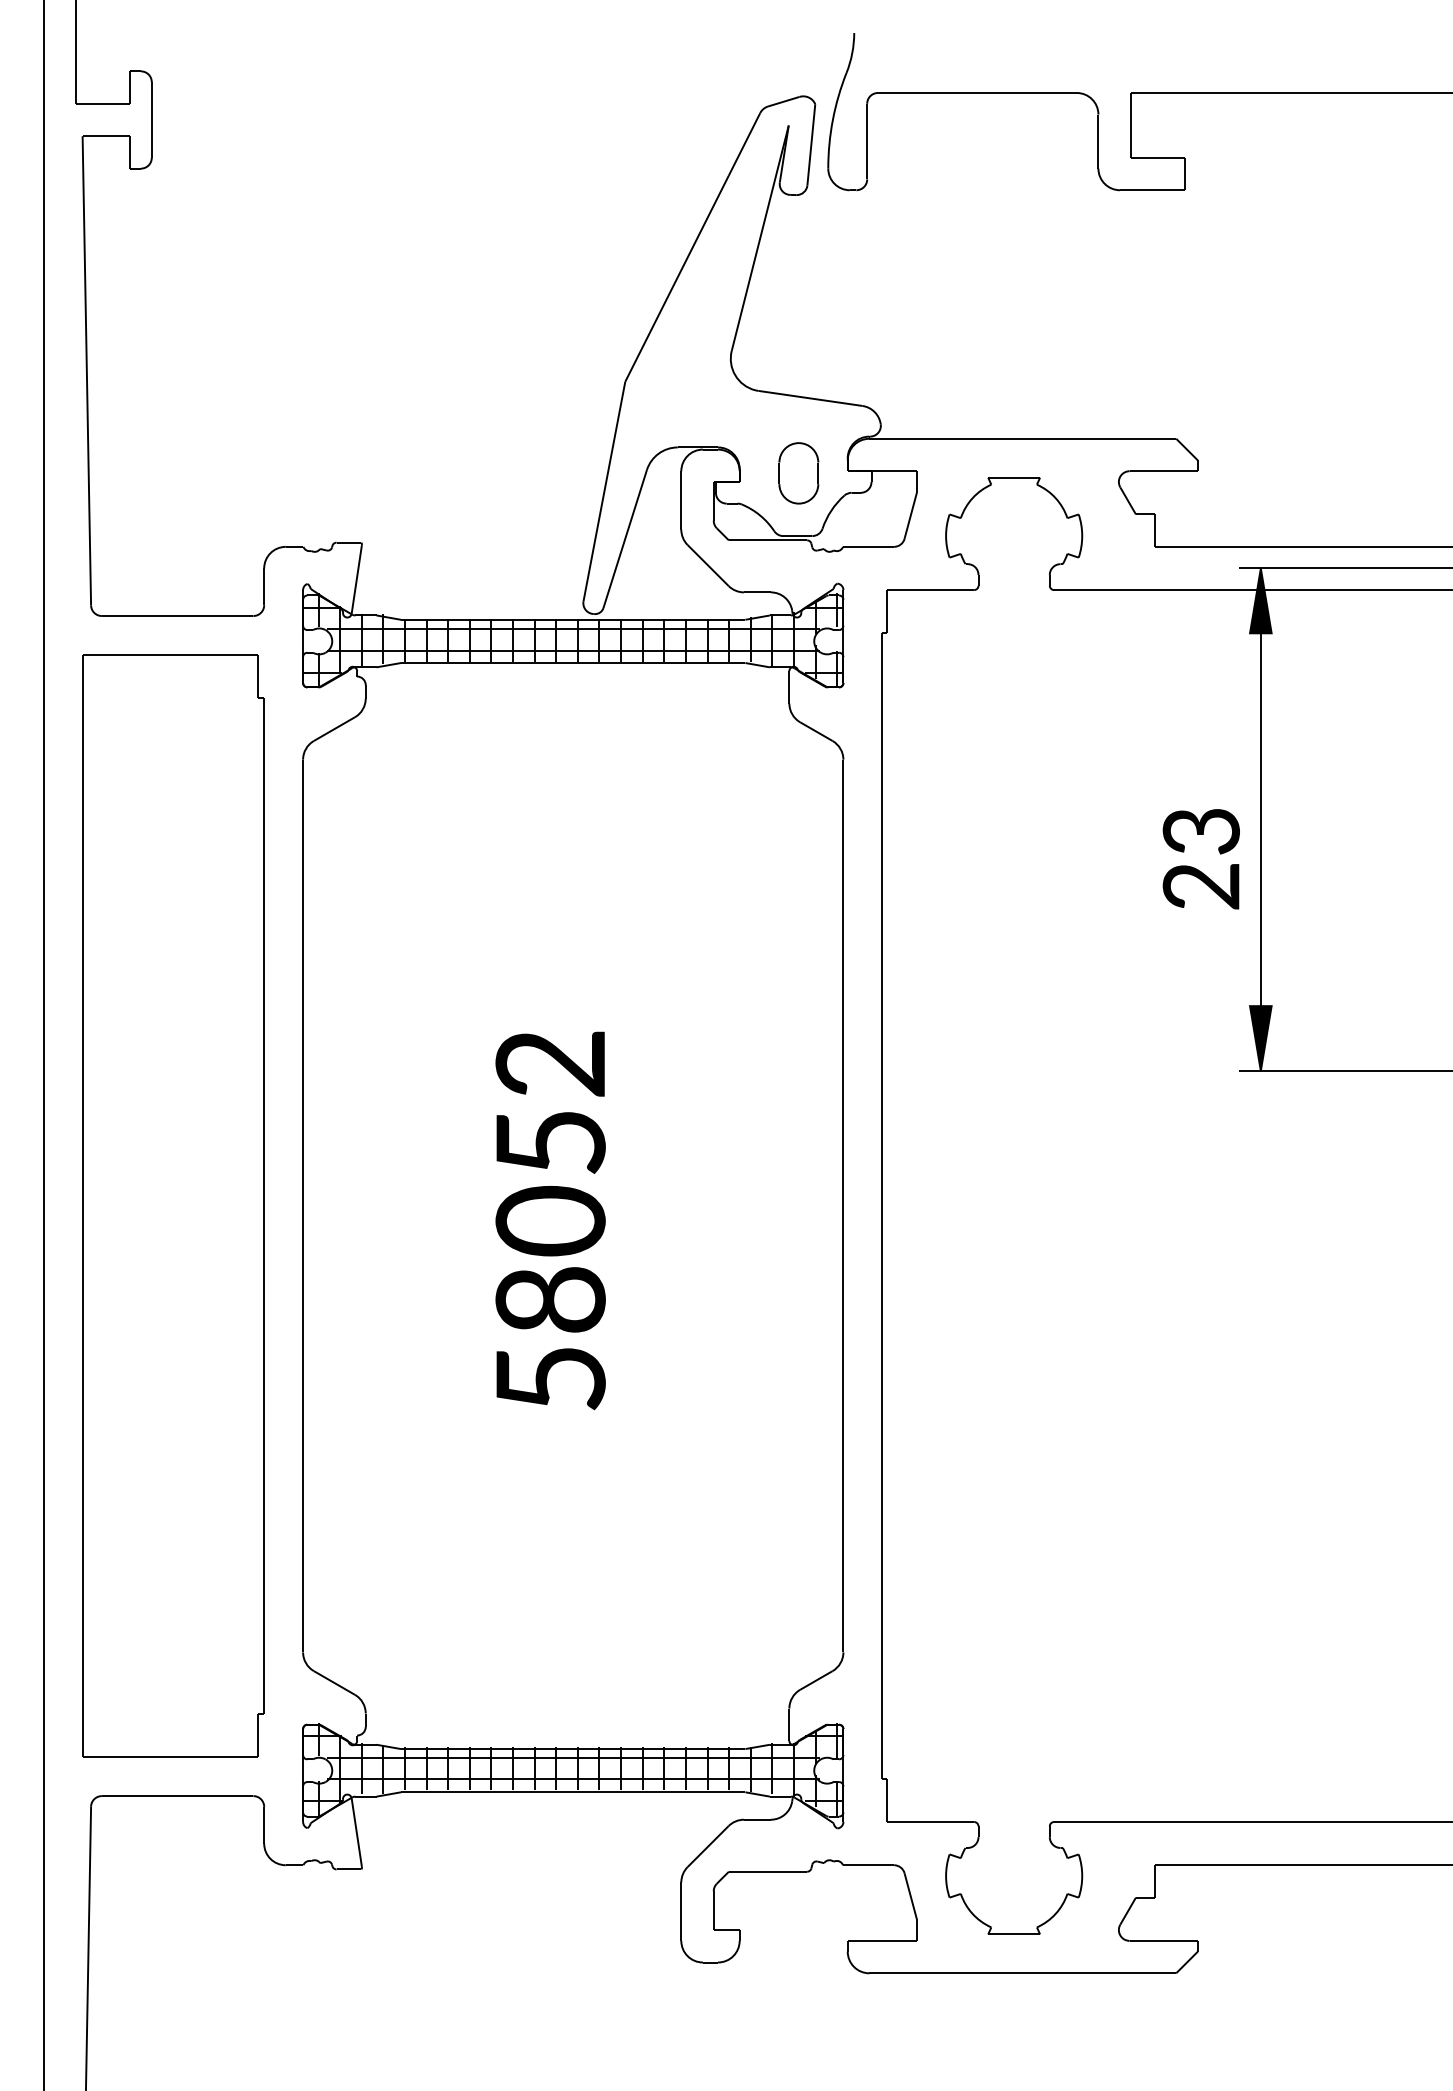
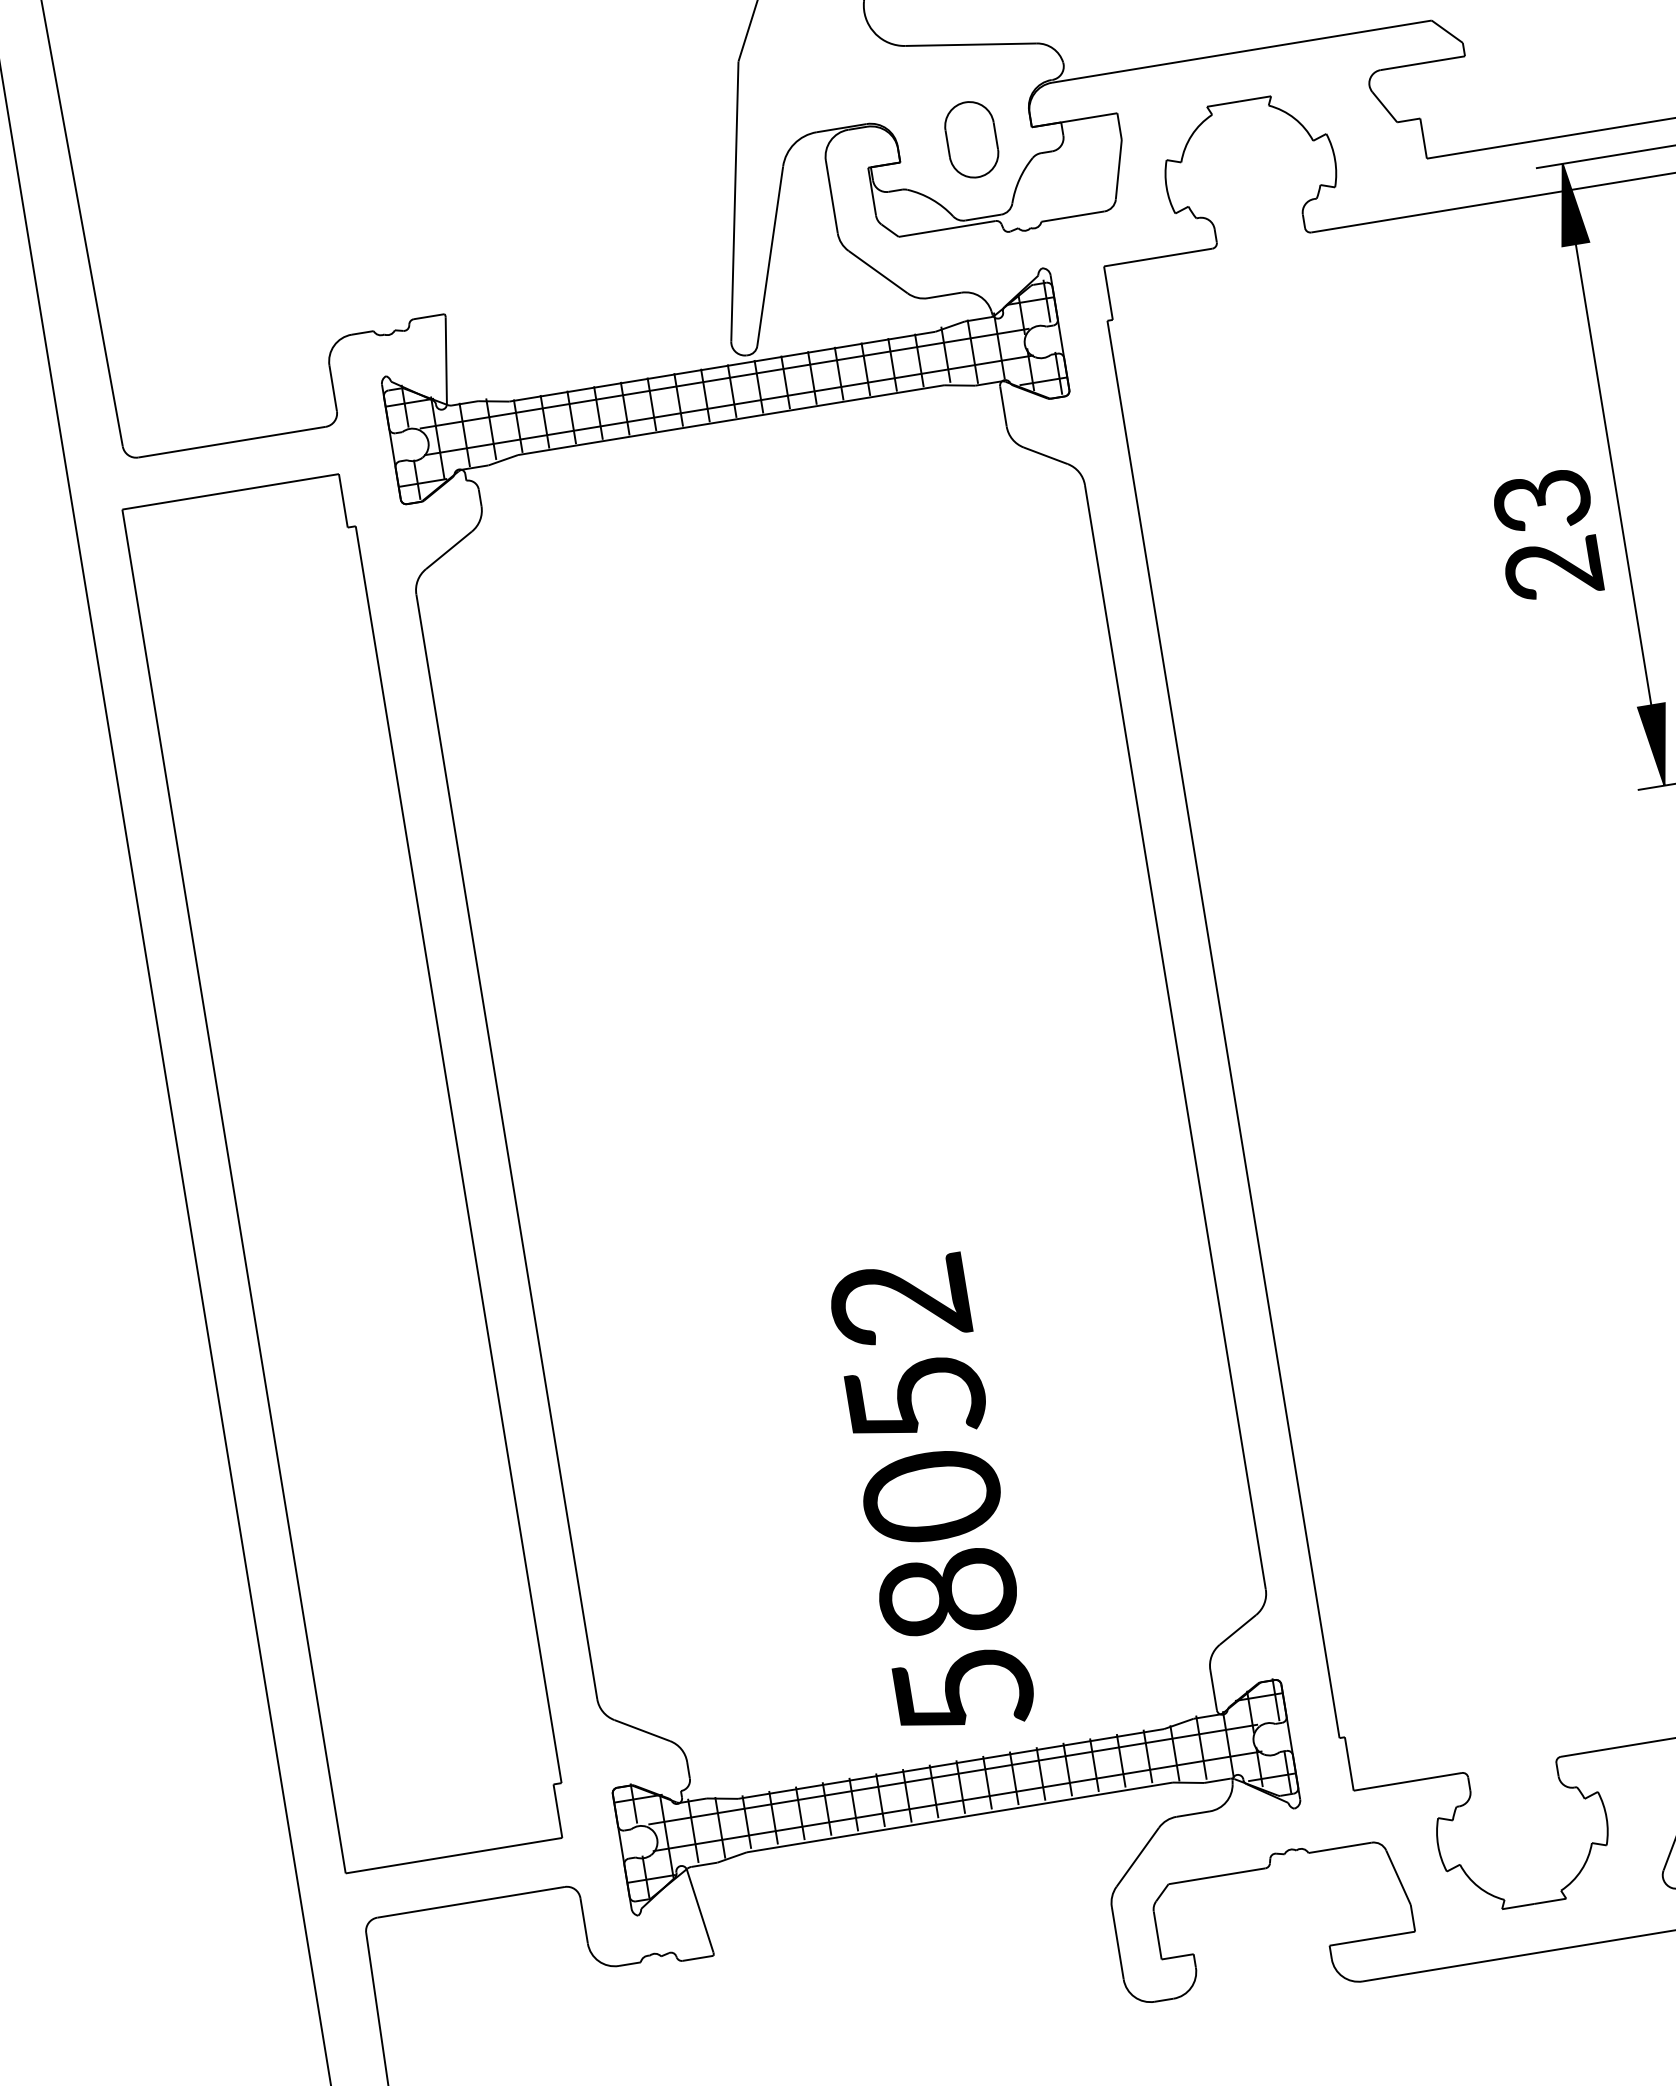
text: (550, 1220) -> (931, 1495), moved

